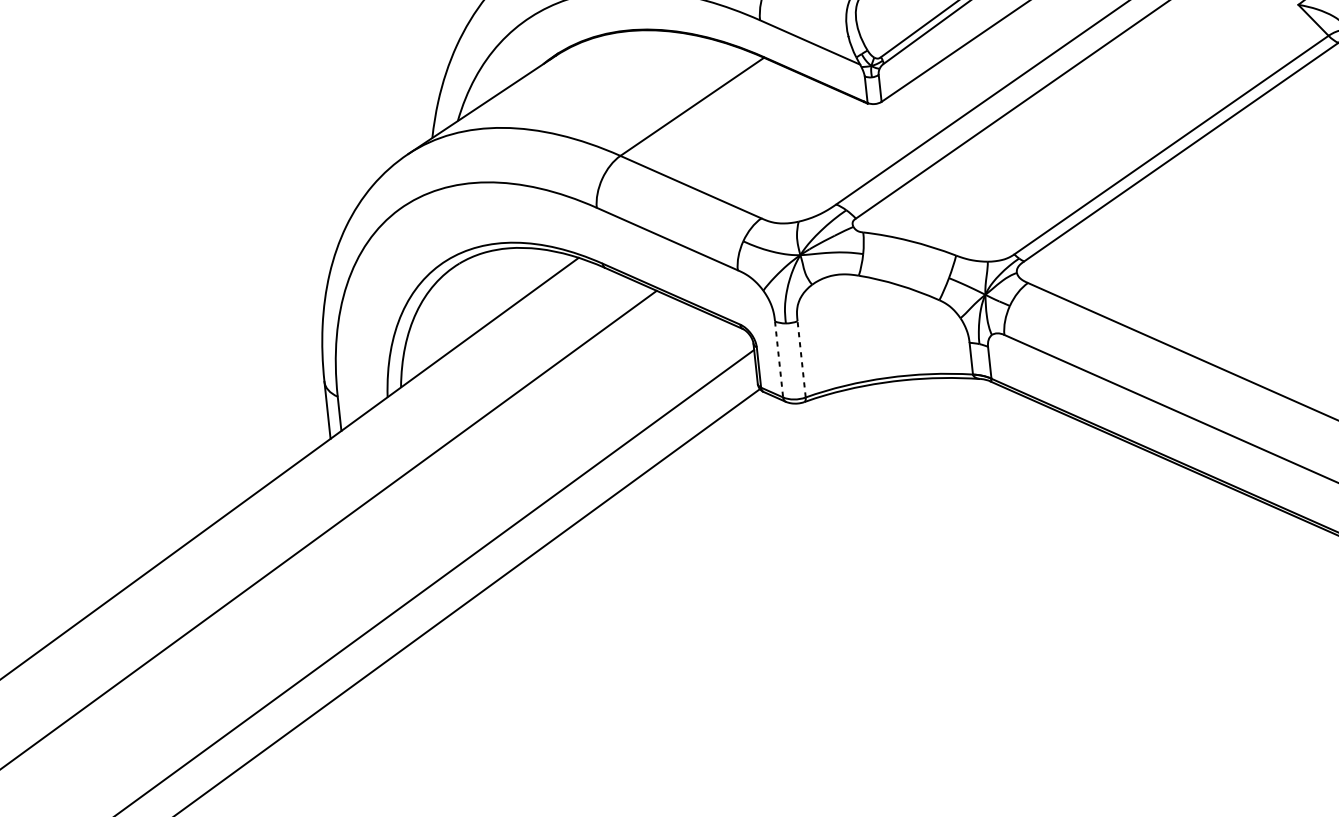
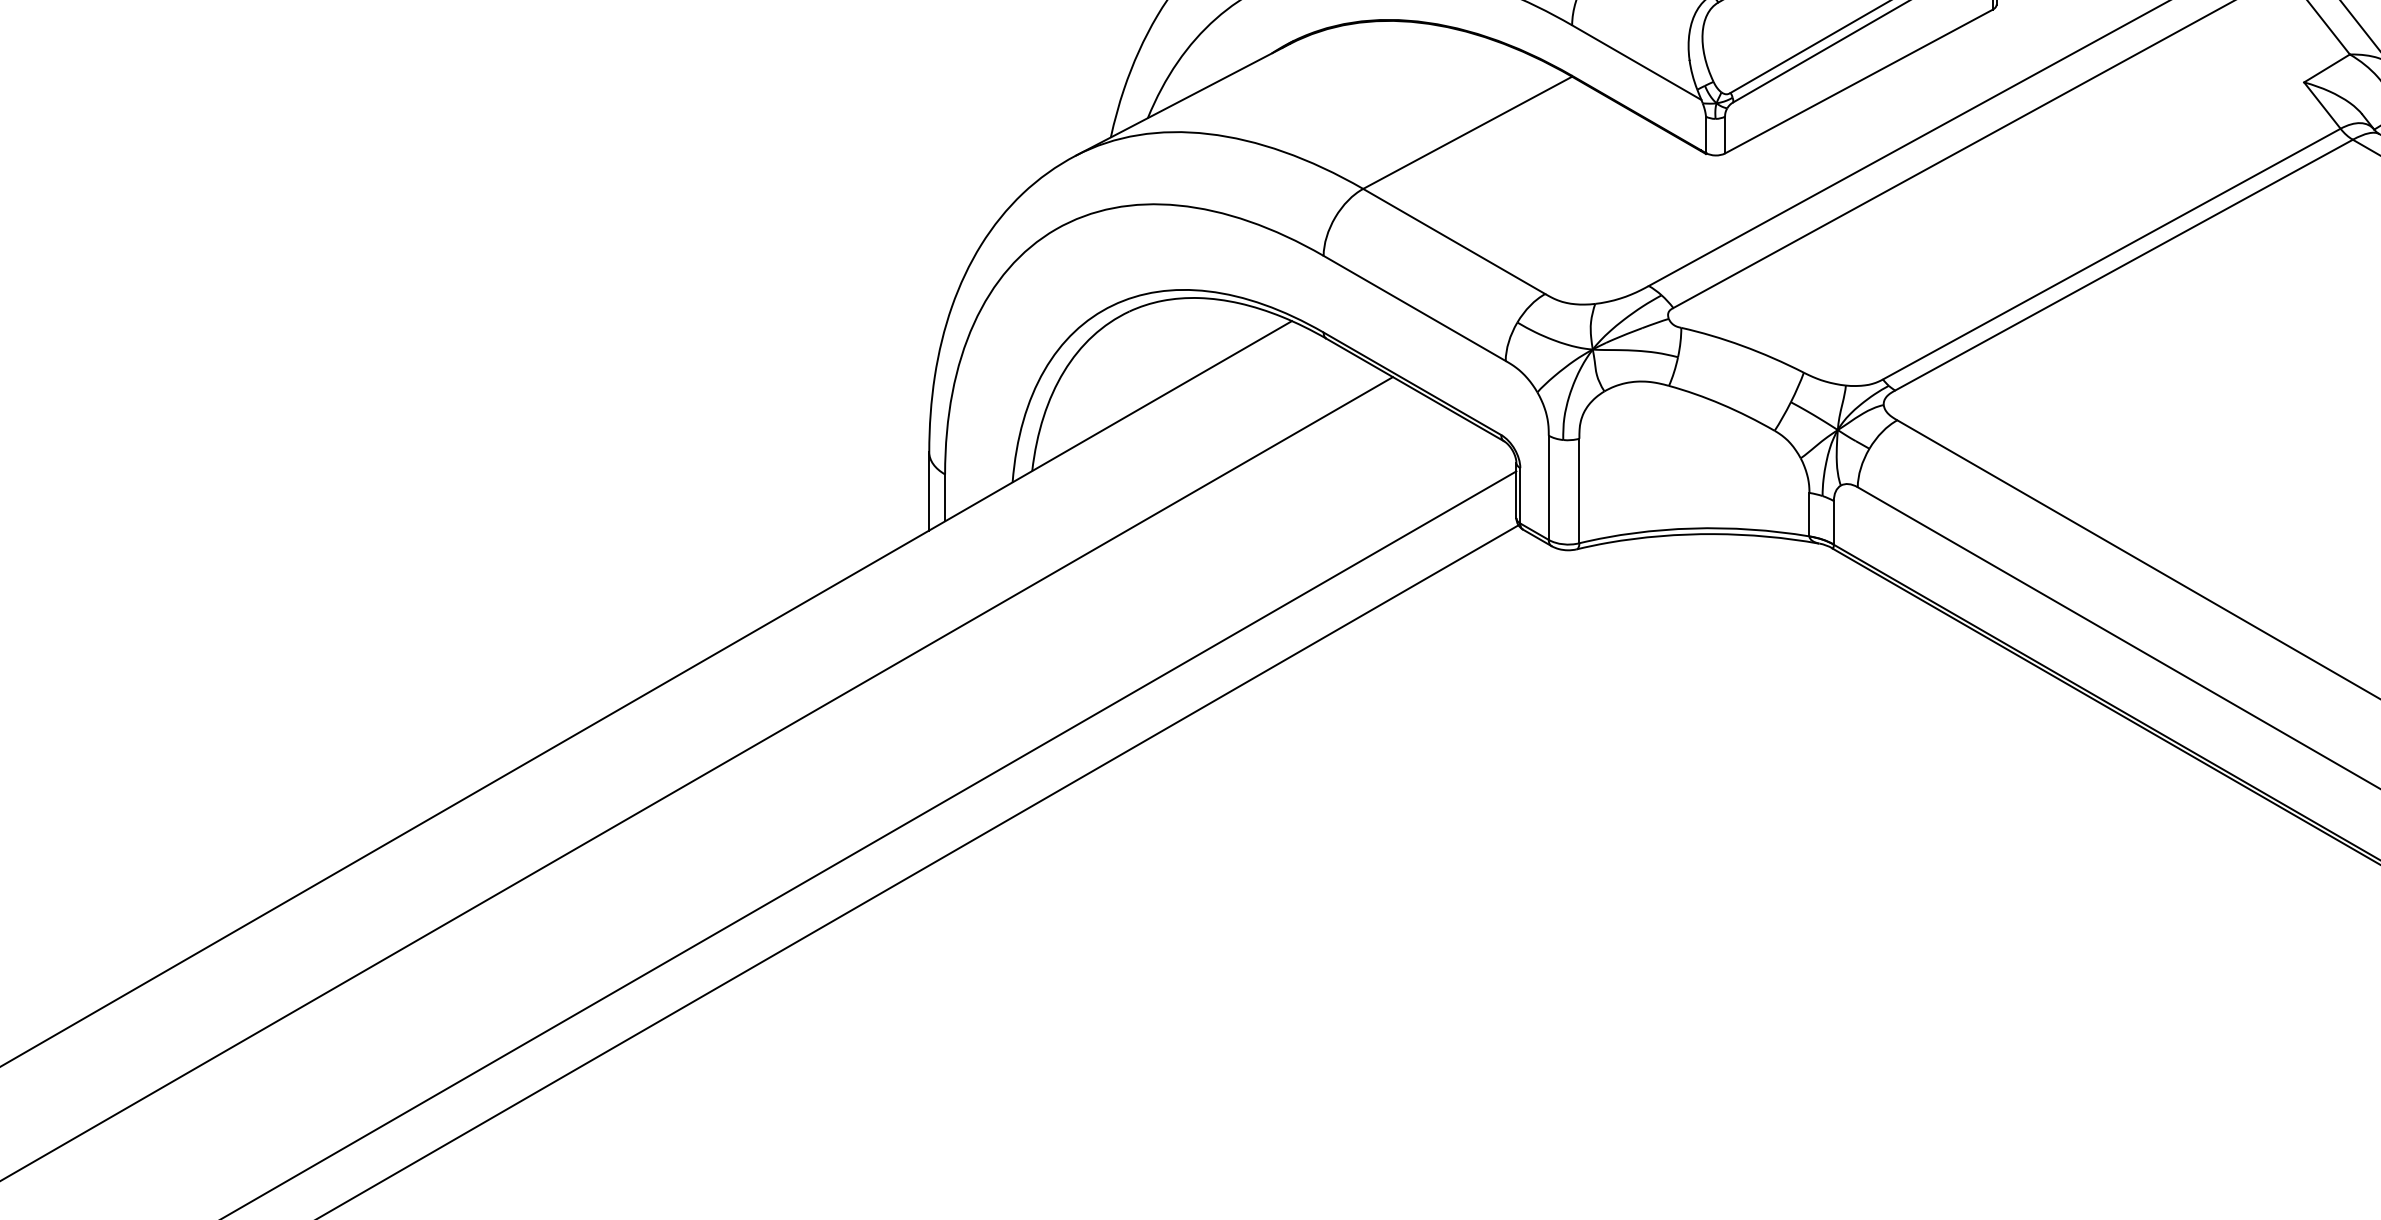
line: (778, 359) -> (1548, 488), dashed -> solid
line: (801, 359) -> (1579, 490), dashed -> solid

